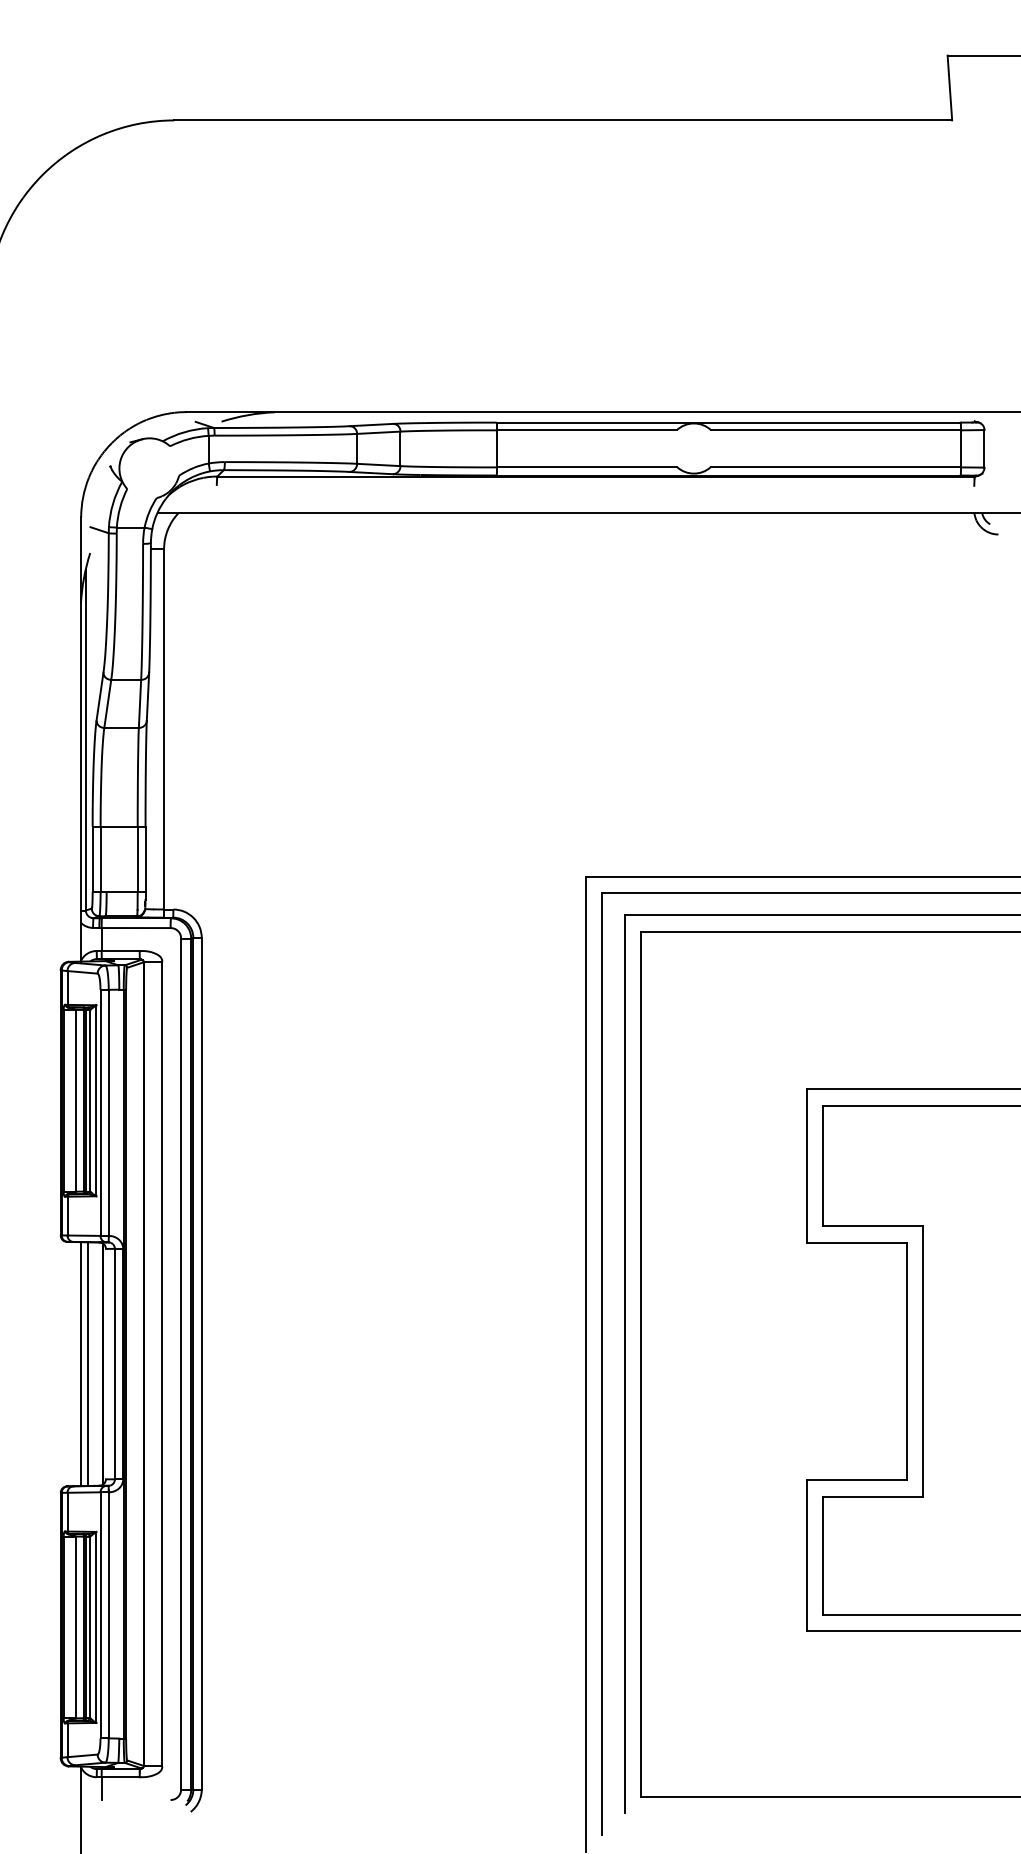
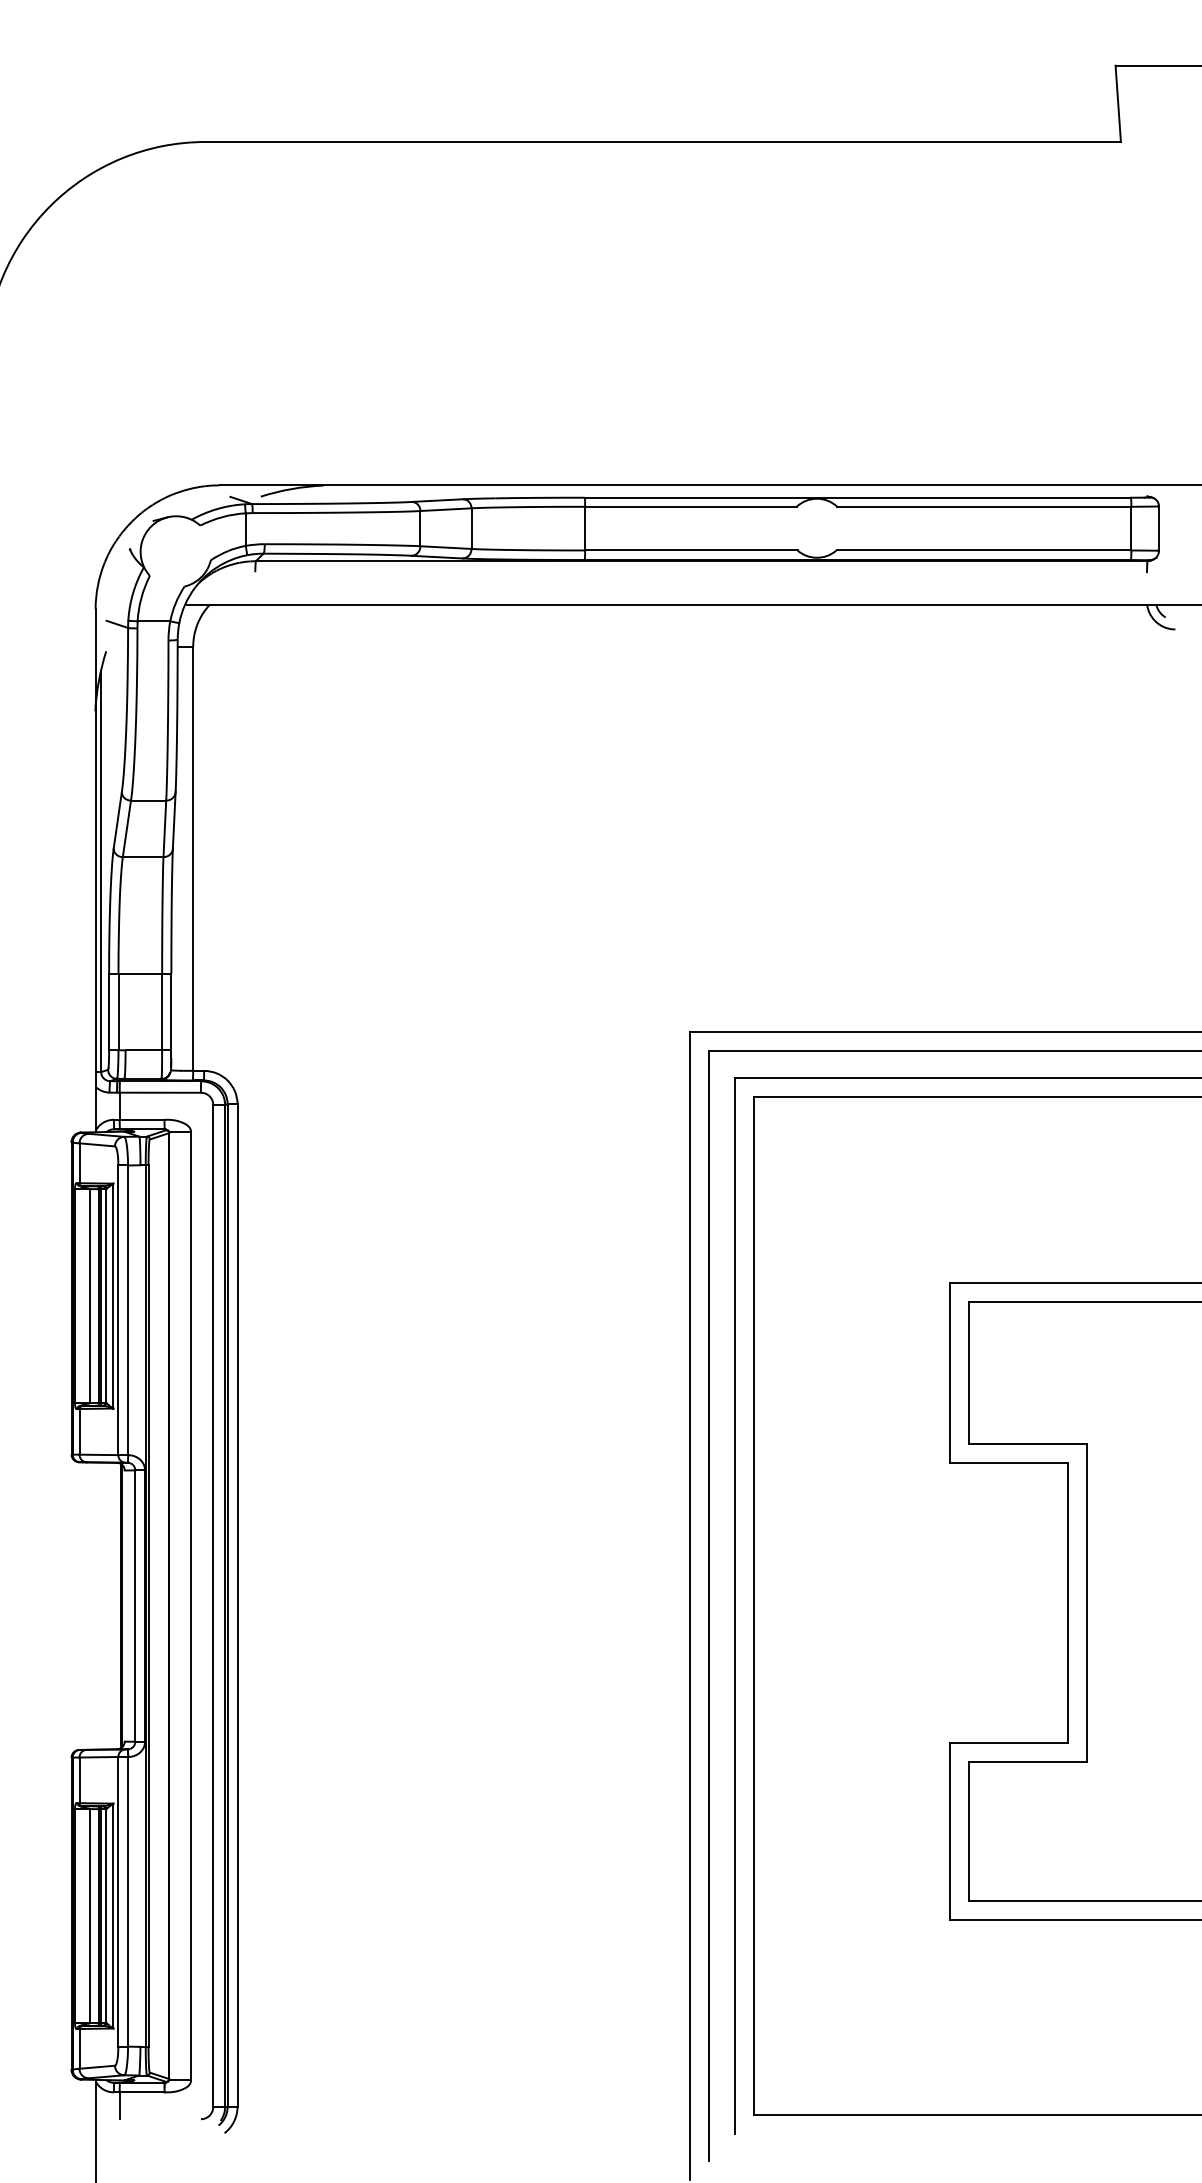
line: (81, 1364) -> (95, 1606), removed
line: (87, 1364) -> (103, 1606), removed

